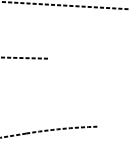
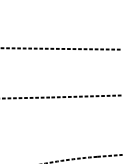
line: (87, 59) -> (85, 96), added
line: (110, 125) -> (109, 155), added

